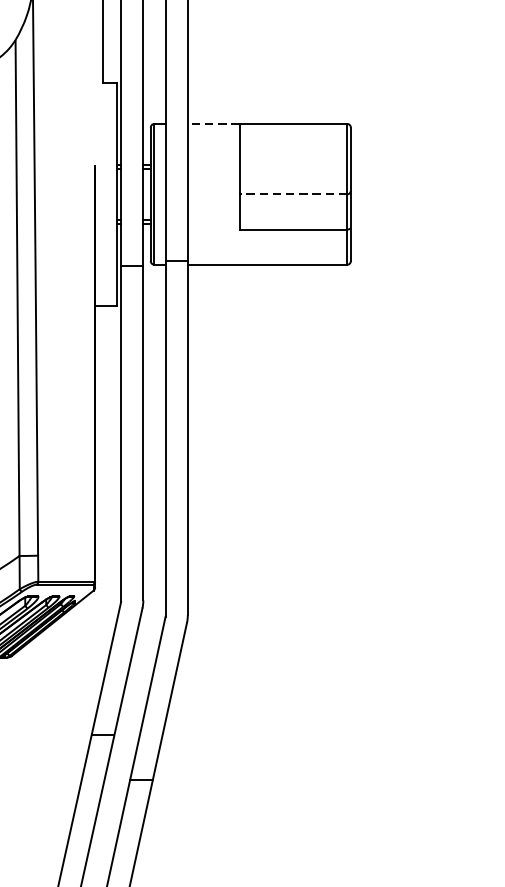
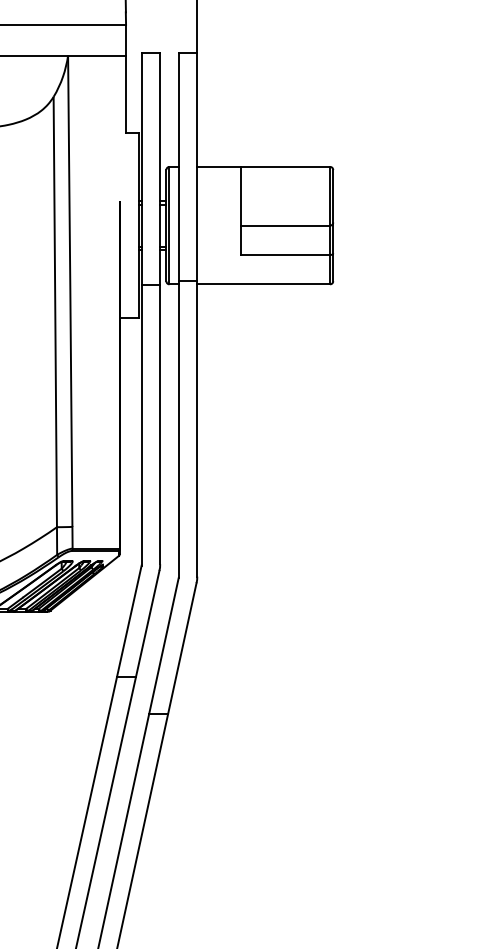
line: (213, 123) -> (218, 166), dashed -> solid
line: (293, 194) -> (285, 225), dashed -> solid

